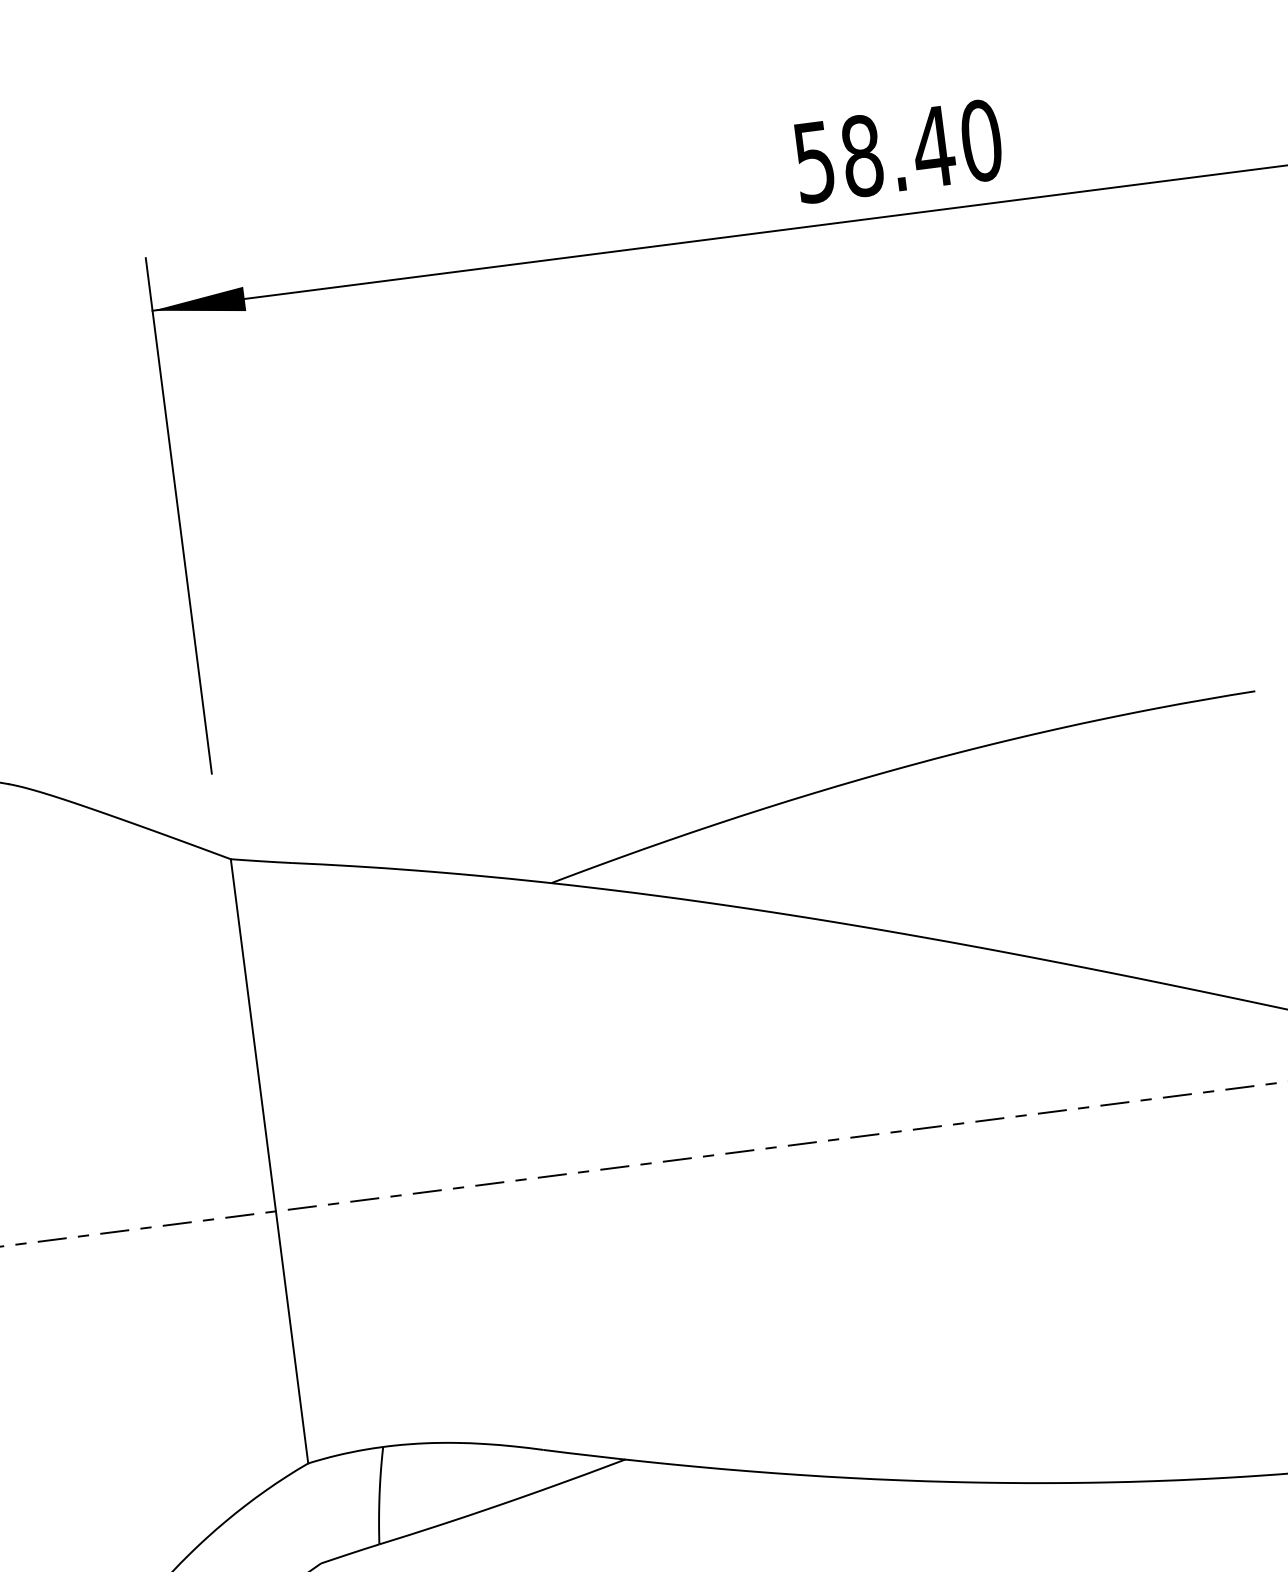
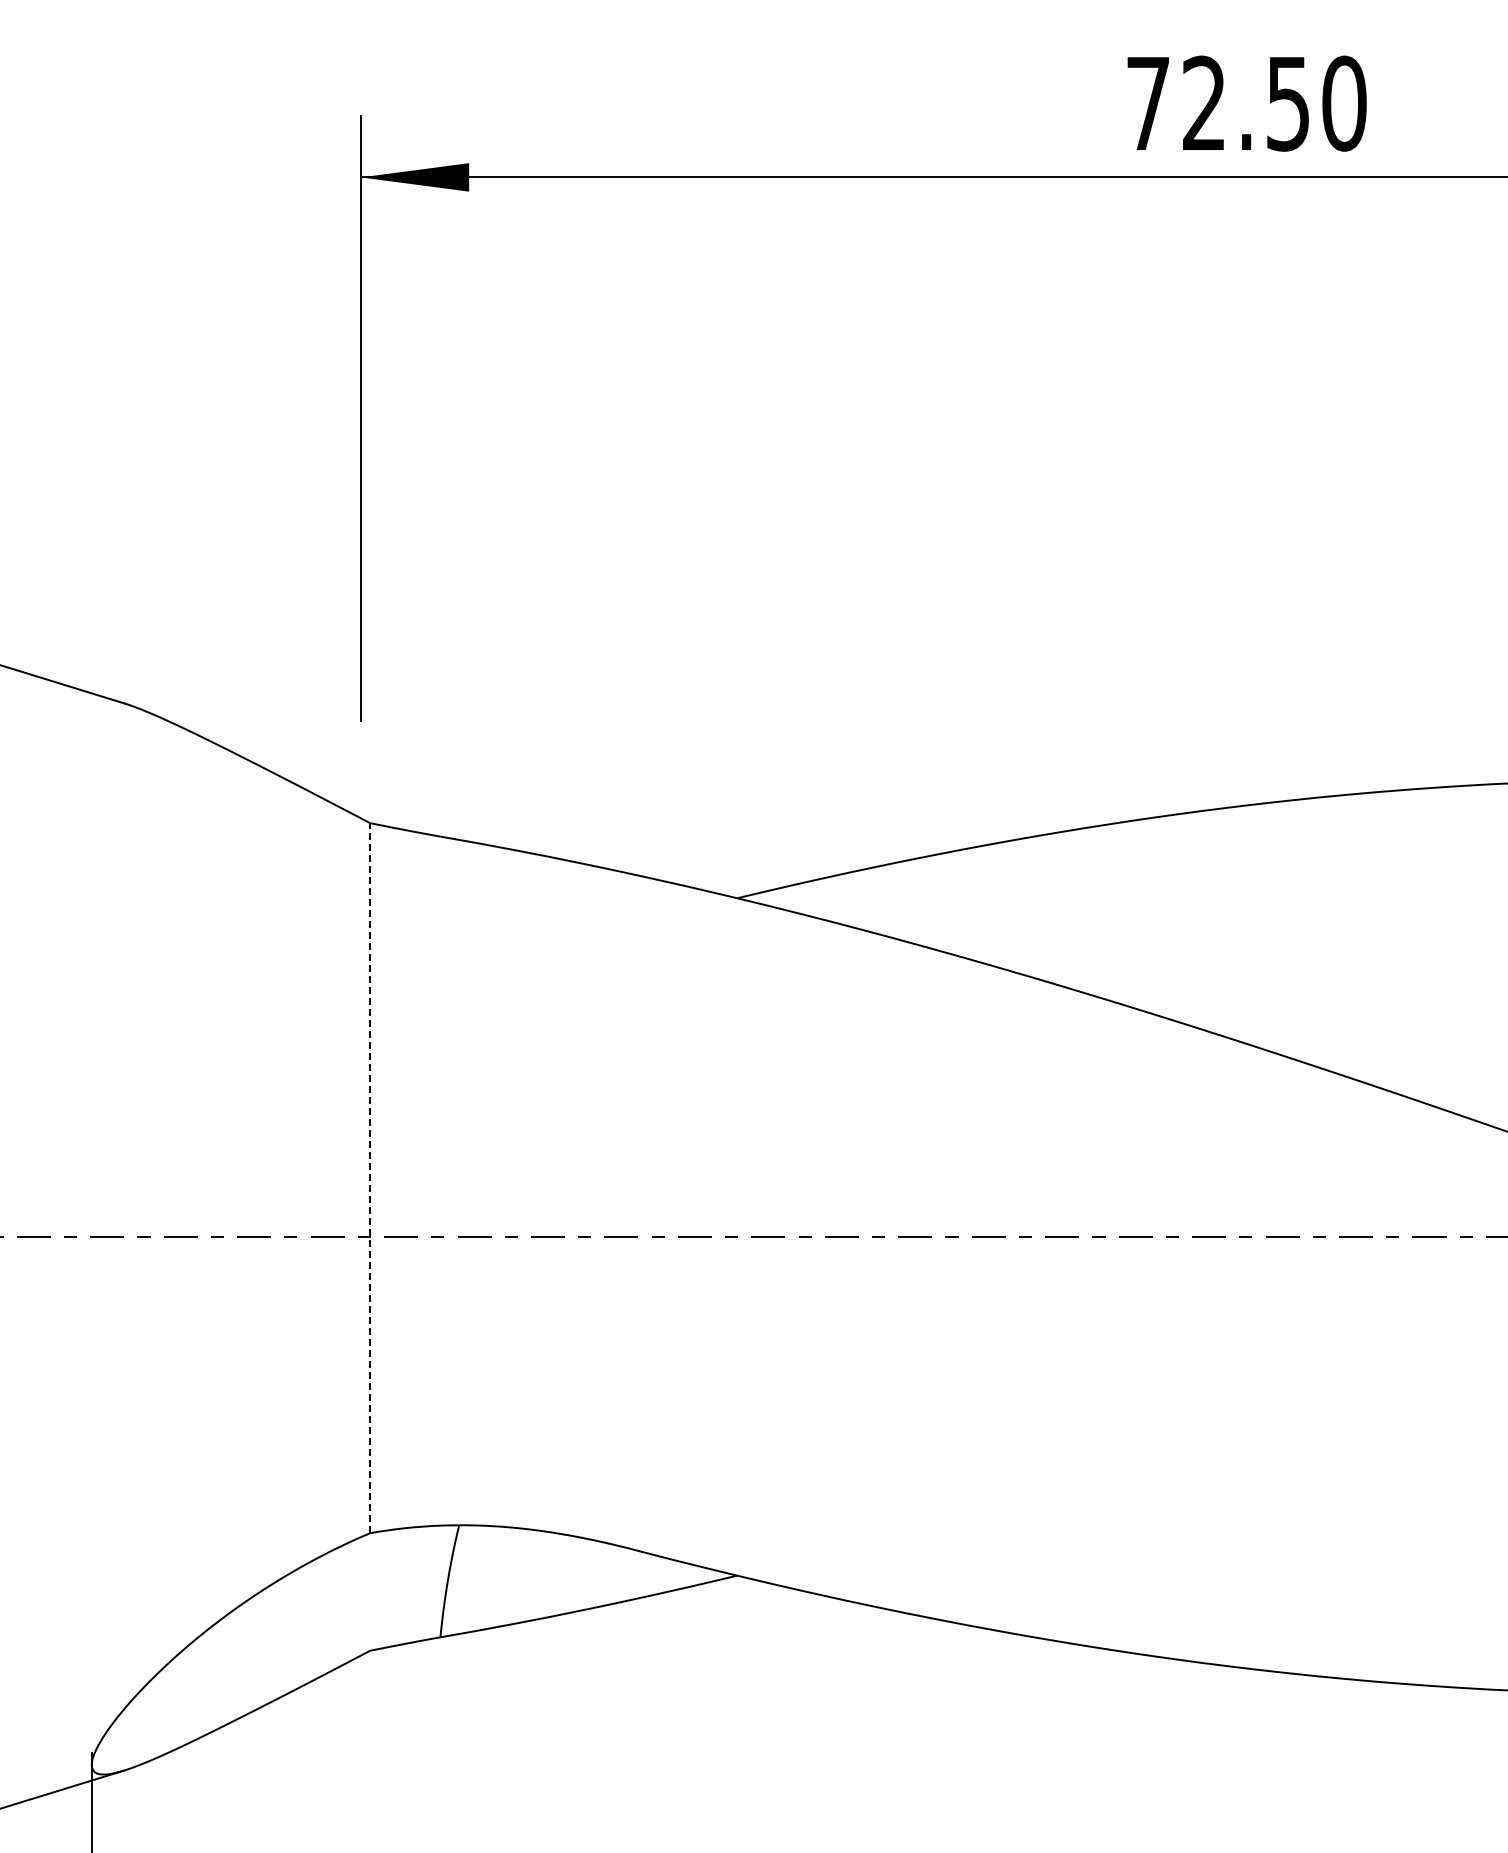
text: (875, 154) -> (1219, 103), 58.40 -> 72.50
line: (269, 1160) -> (370, 1177), solid -> dashed

